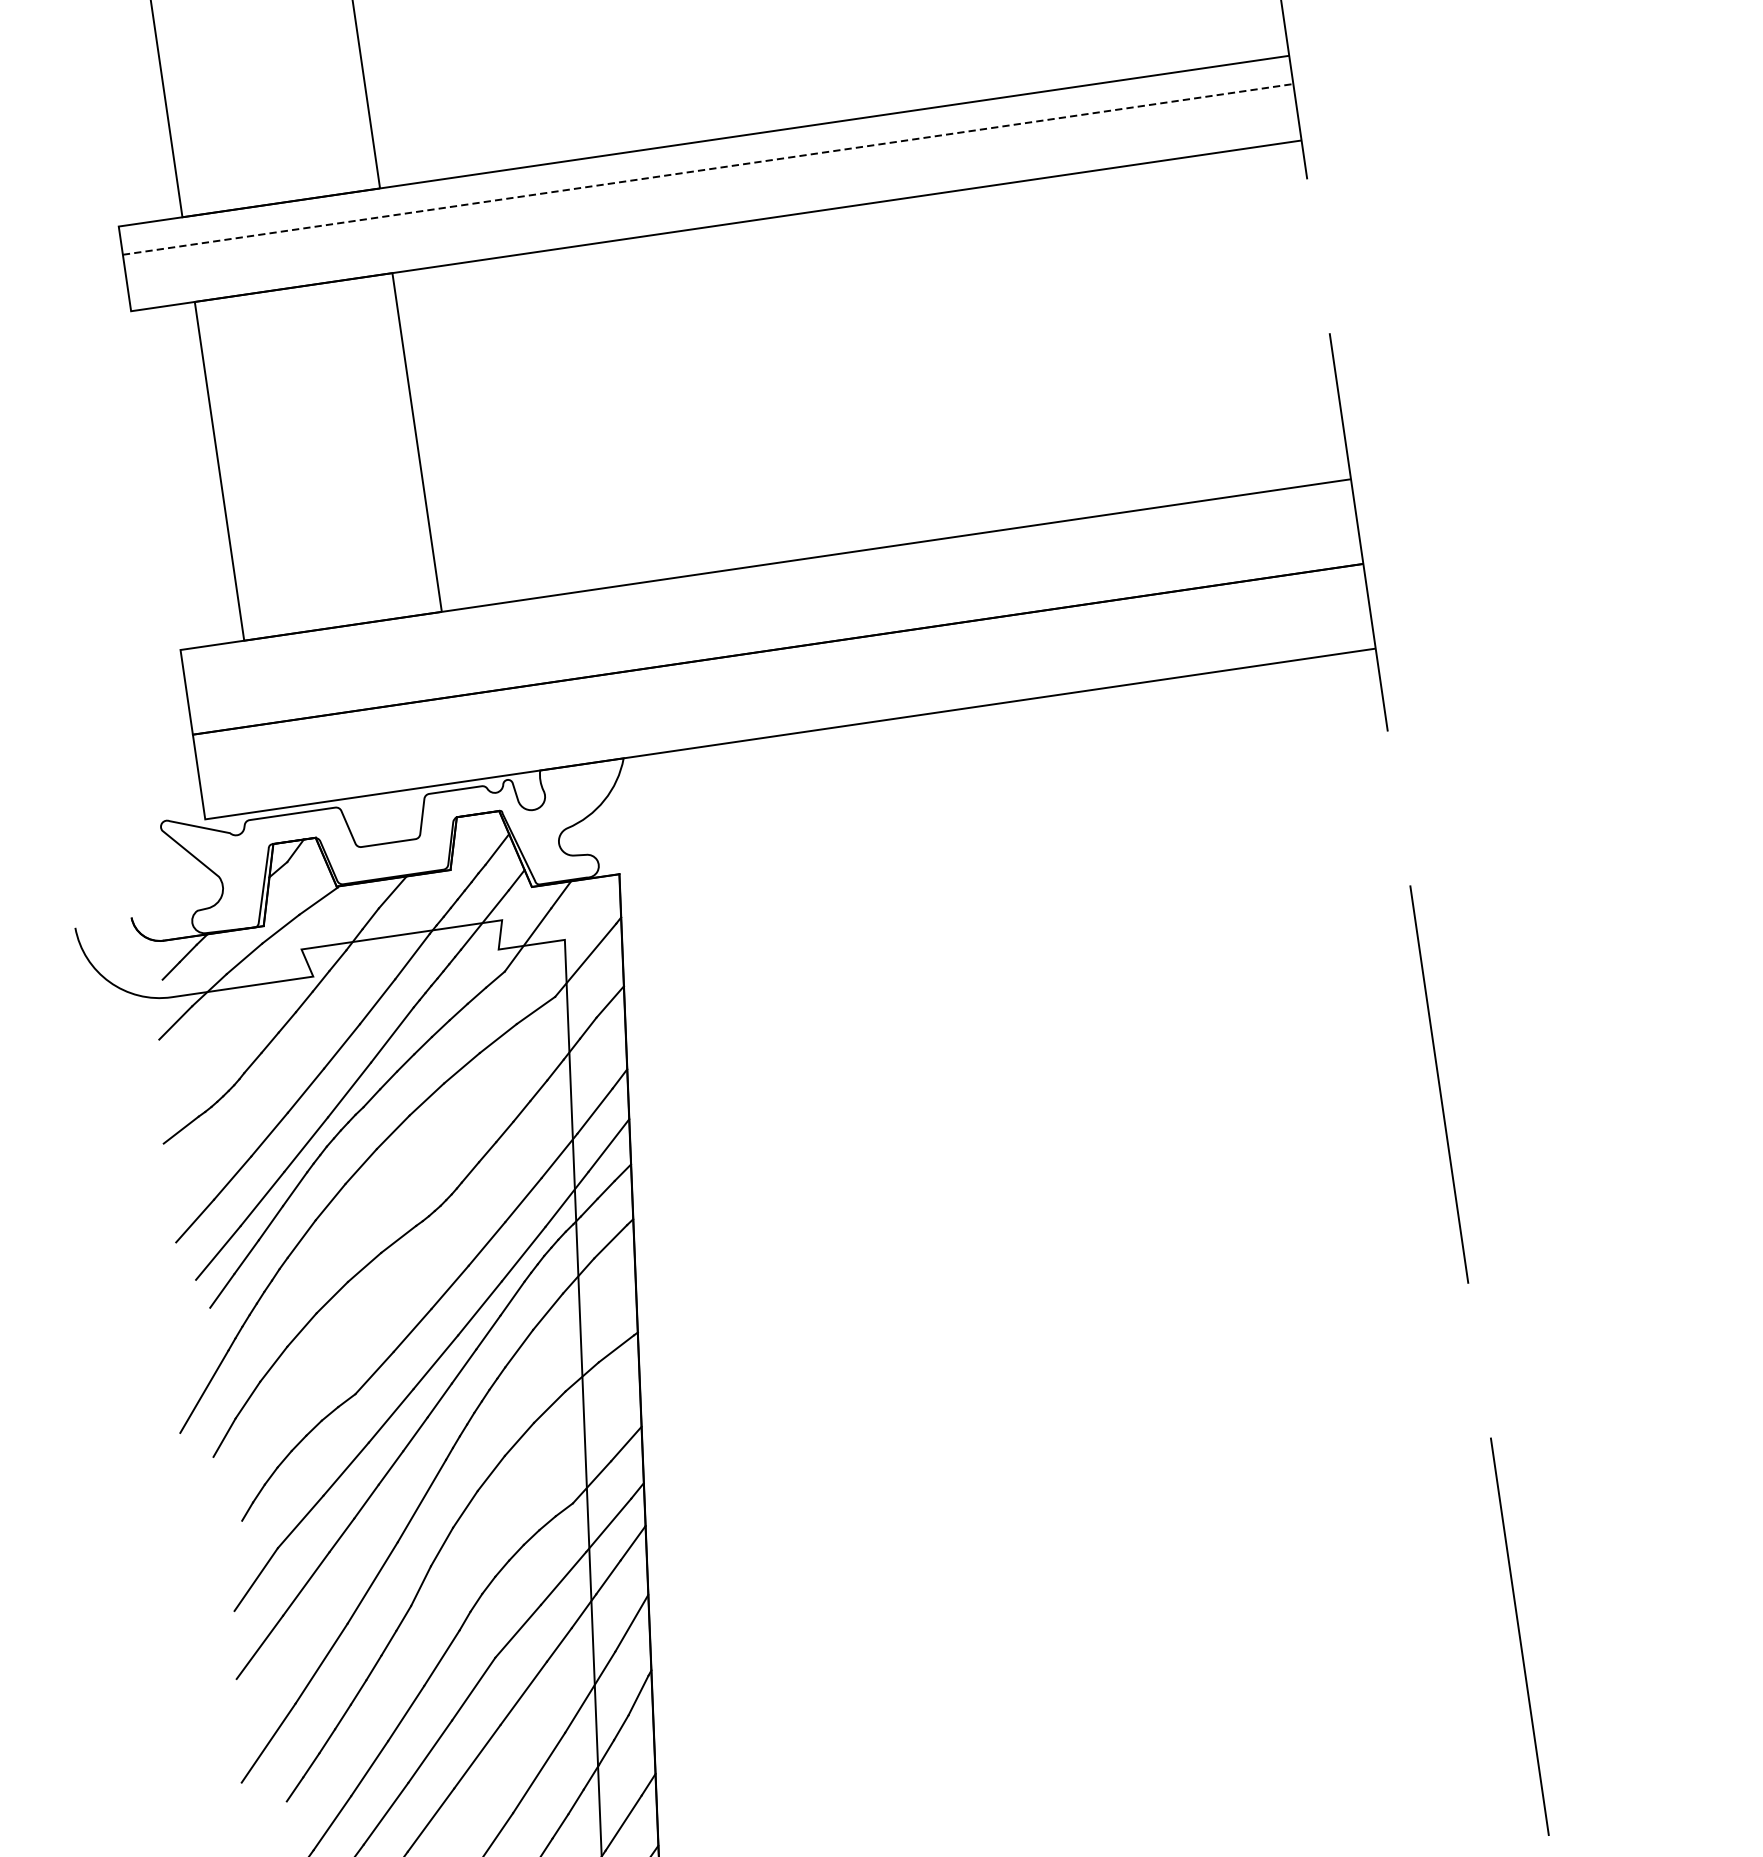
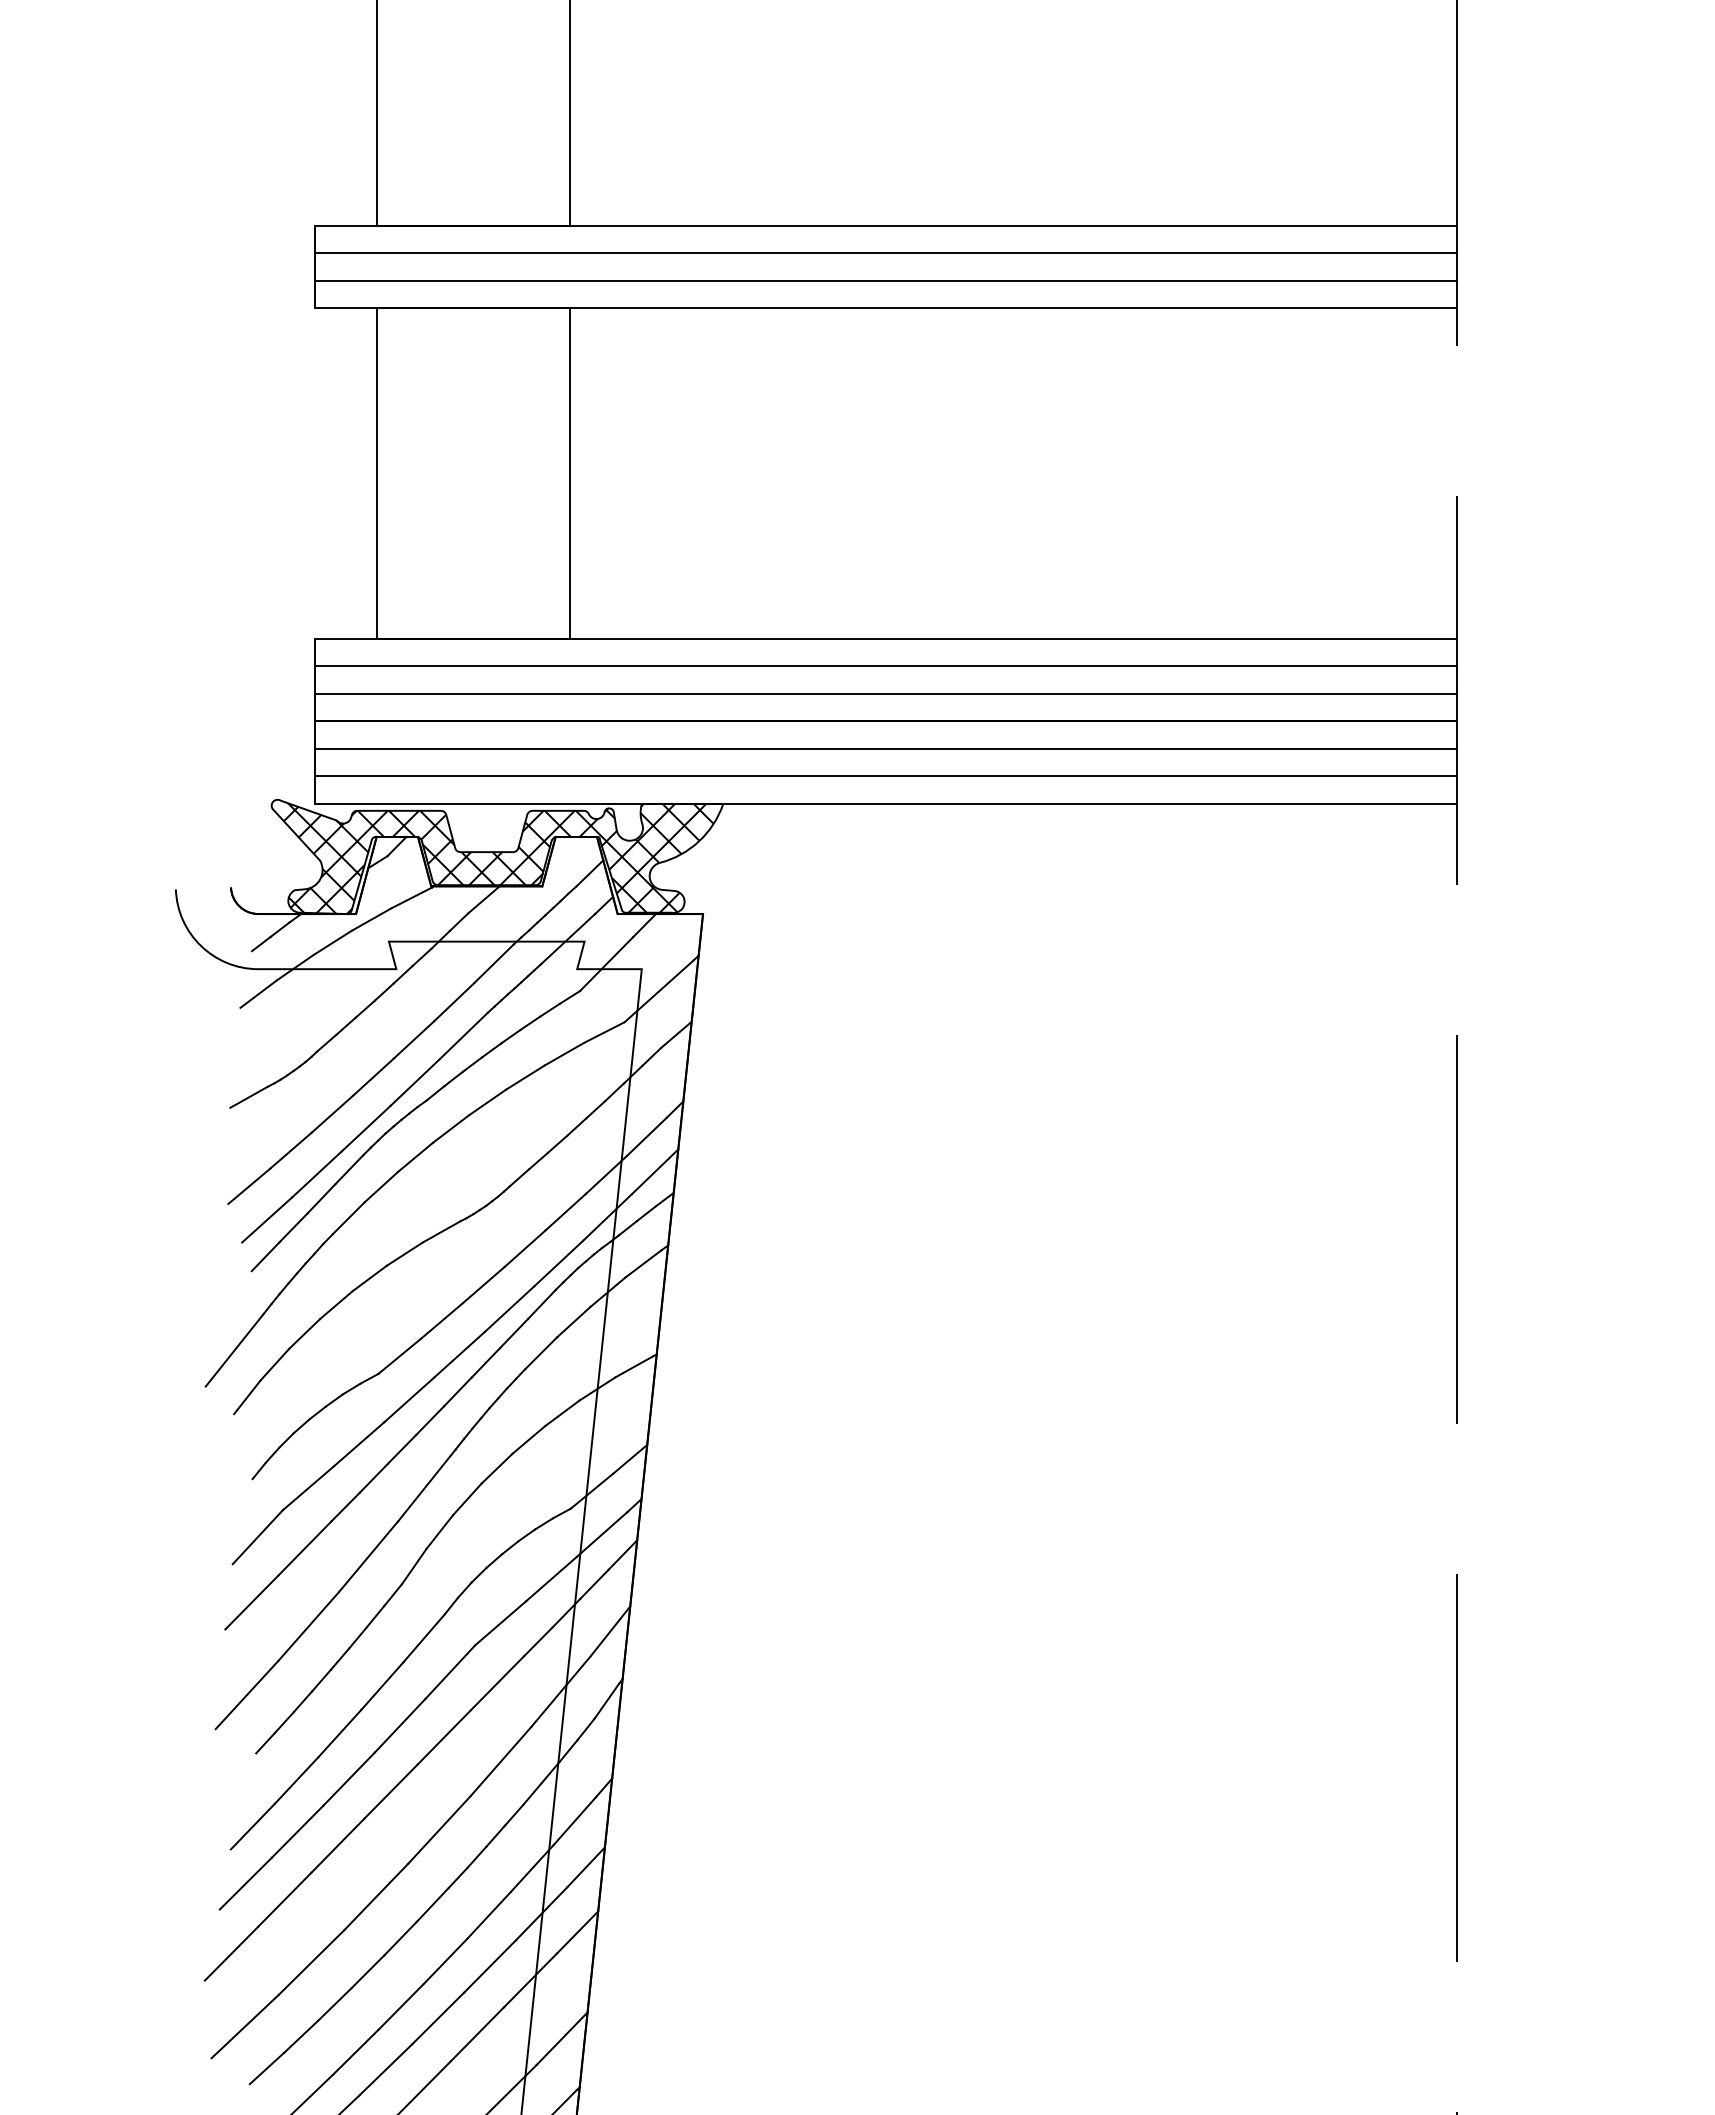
line: (707, 169) -> (885, 253), dashed -> solid
line: (711, 197) -> (885, 280), added
line: (769, 593) -> (885, 666), added
line: (773, 620) -> (885, 693), added
line: (781, 677) -> (885, 748), added
line: (785, 705) -> (885, 776), added
hatch: (401, 847) -> (498, 858), added

